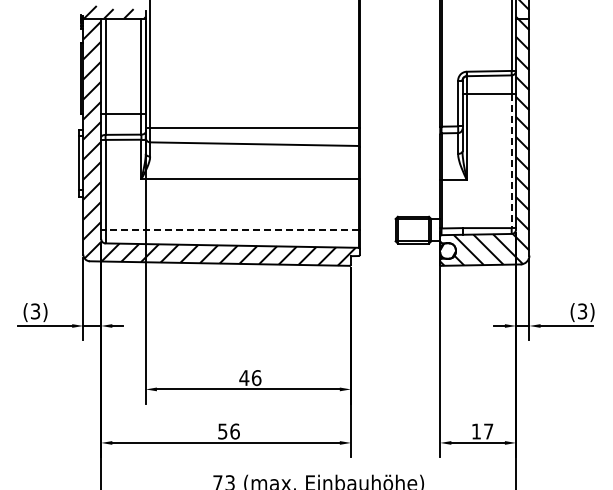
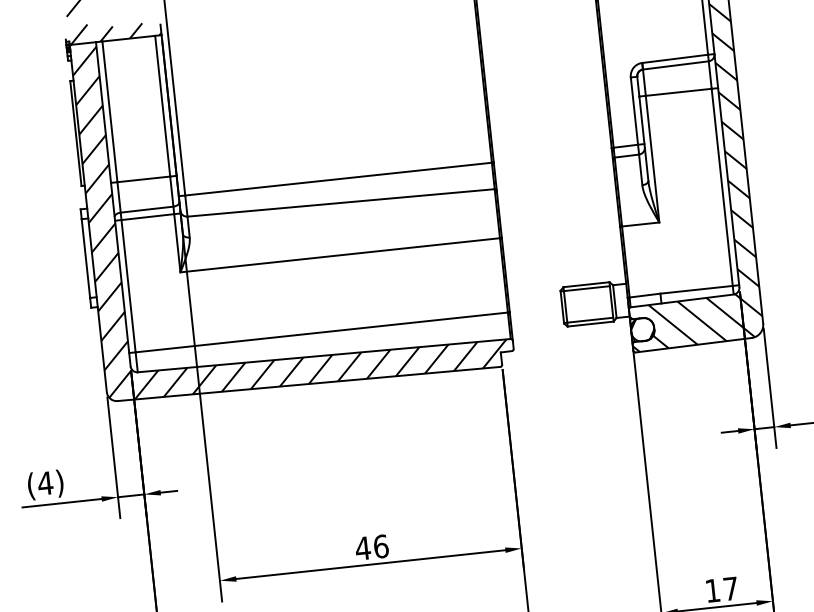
line: (511, 161) -> (722, 187), dashed -> solid
line: (232, 229) -> (322, 331), dashed -> solid
text: (35, 311) -> (45, 483), (3) -> (4)

